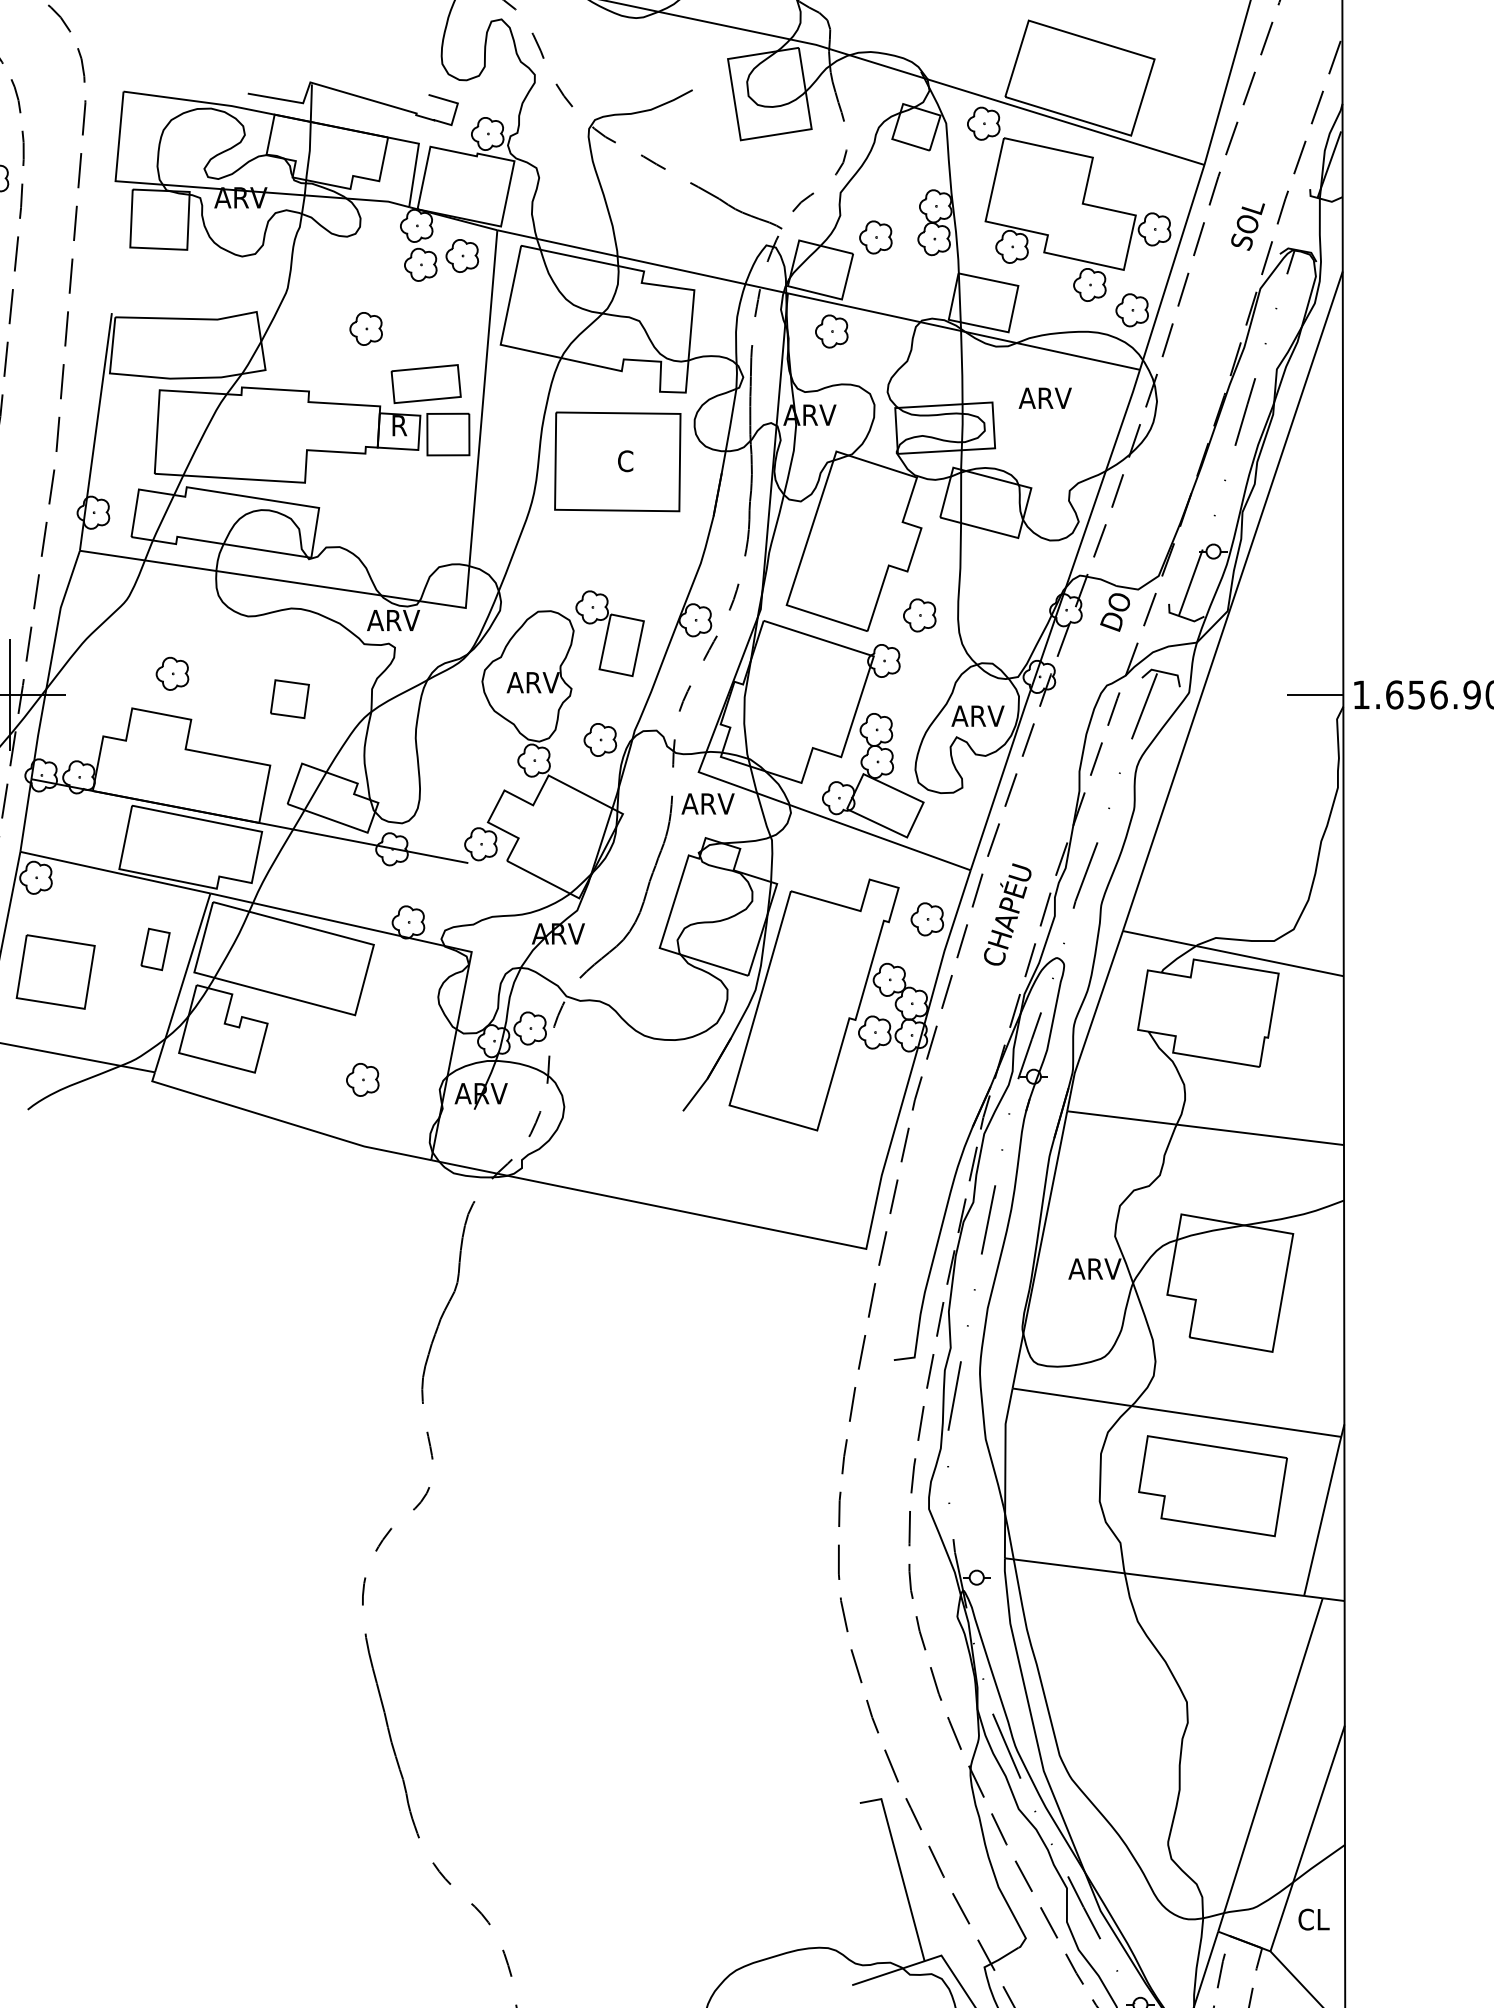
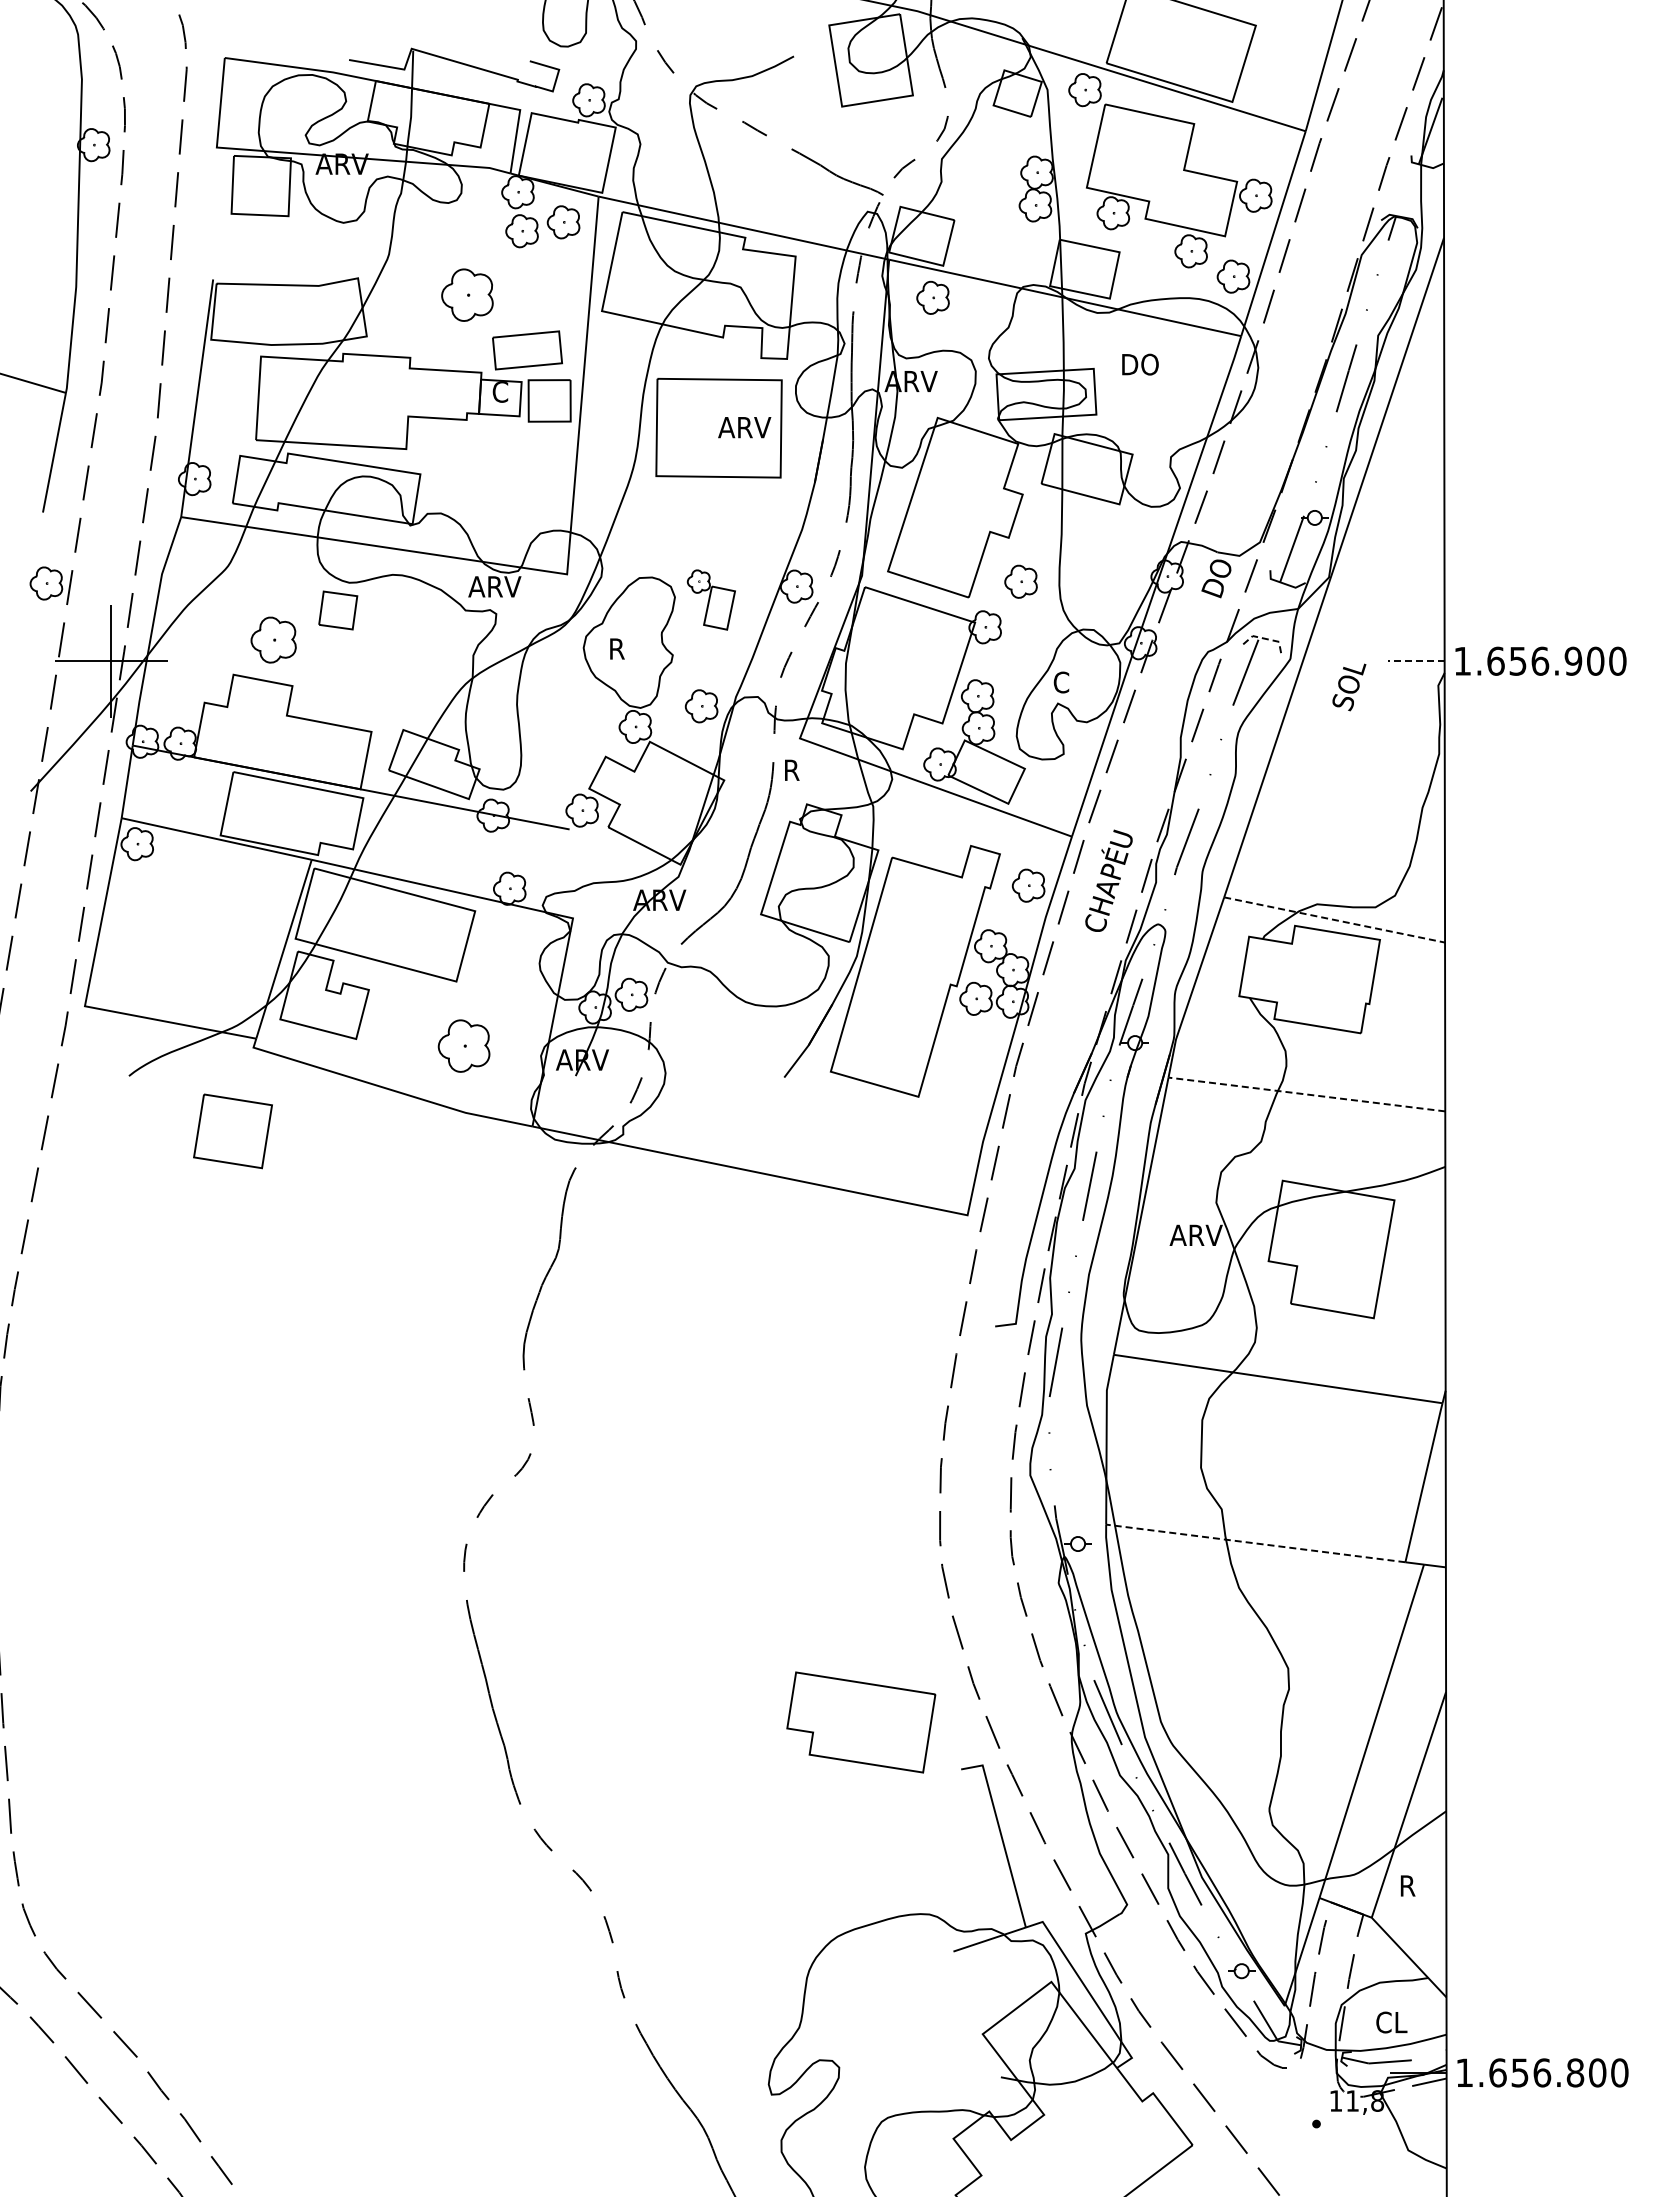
text: (1248, 227) -> (1349, 687), moved
part: (875, 237) -> (976, 203), removed
part: (366, 329) -> (467, 295), size x1.6
text: (1045, 398) -> (1146, 364), ARV -> DO
text: (399, 425) -> (500, 391), R -> C
text: (643, 461) -> (744, 427), C -> ARV
part: (610, 633) -> (711, 599), size x0.7
line: (1164, 672) -> (1265, 638), solid -> dashed
part: (172, 674) -> (273, 640), size x1.4
text: (533, 682) -> (634, 648), ARV -> R
line: (1314, 695) -> (1415, 661), solid -> dashed
part: (290, 699) -> (338, 610), moved
text: (977, 716) -> (1078, 682), ARV -> C
text: (707, 803) -> (808, 769), ARV -> R
part: (155, 949) -> (256, 915), removed
line: (1233, 953) -> (1334, 919), solid -> dashed
part: (55, 972) -> (232, 1131), moved
part: (362, 1080) -> (463, 1046), size x1.6
line: (1205, 1128) -> (1306, 1094), solid -> dashed
part: (1213, 1486) -> (861, 1722), moved
line: (1155, 1577) -> (1256, 1543), solid -> dashed
text: (1313, 1919) -> (1414, 1885), CL -> R

